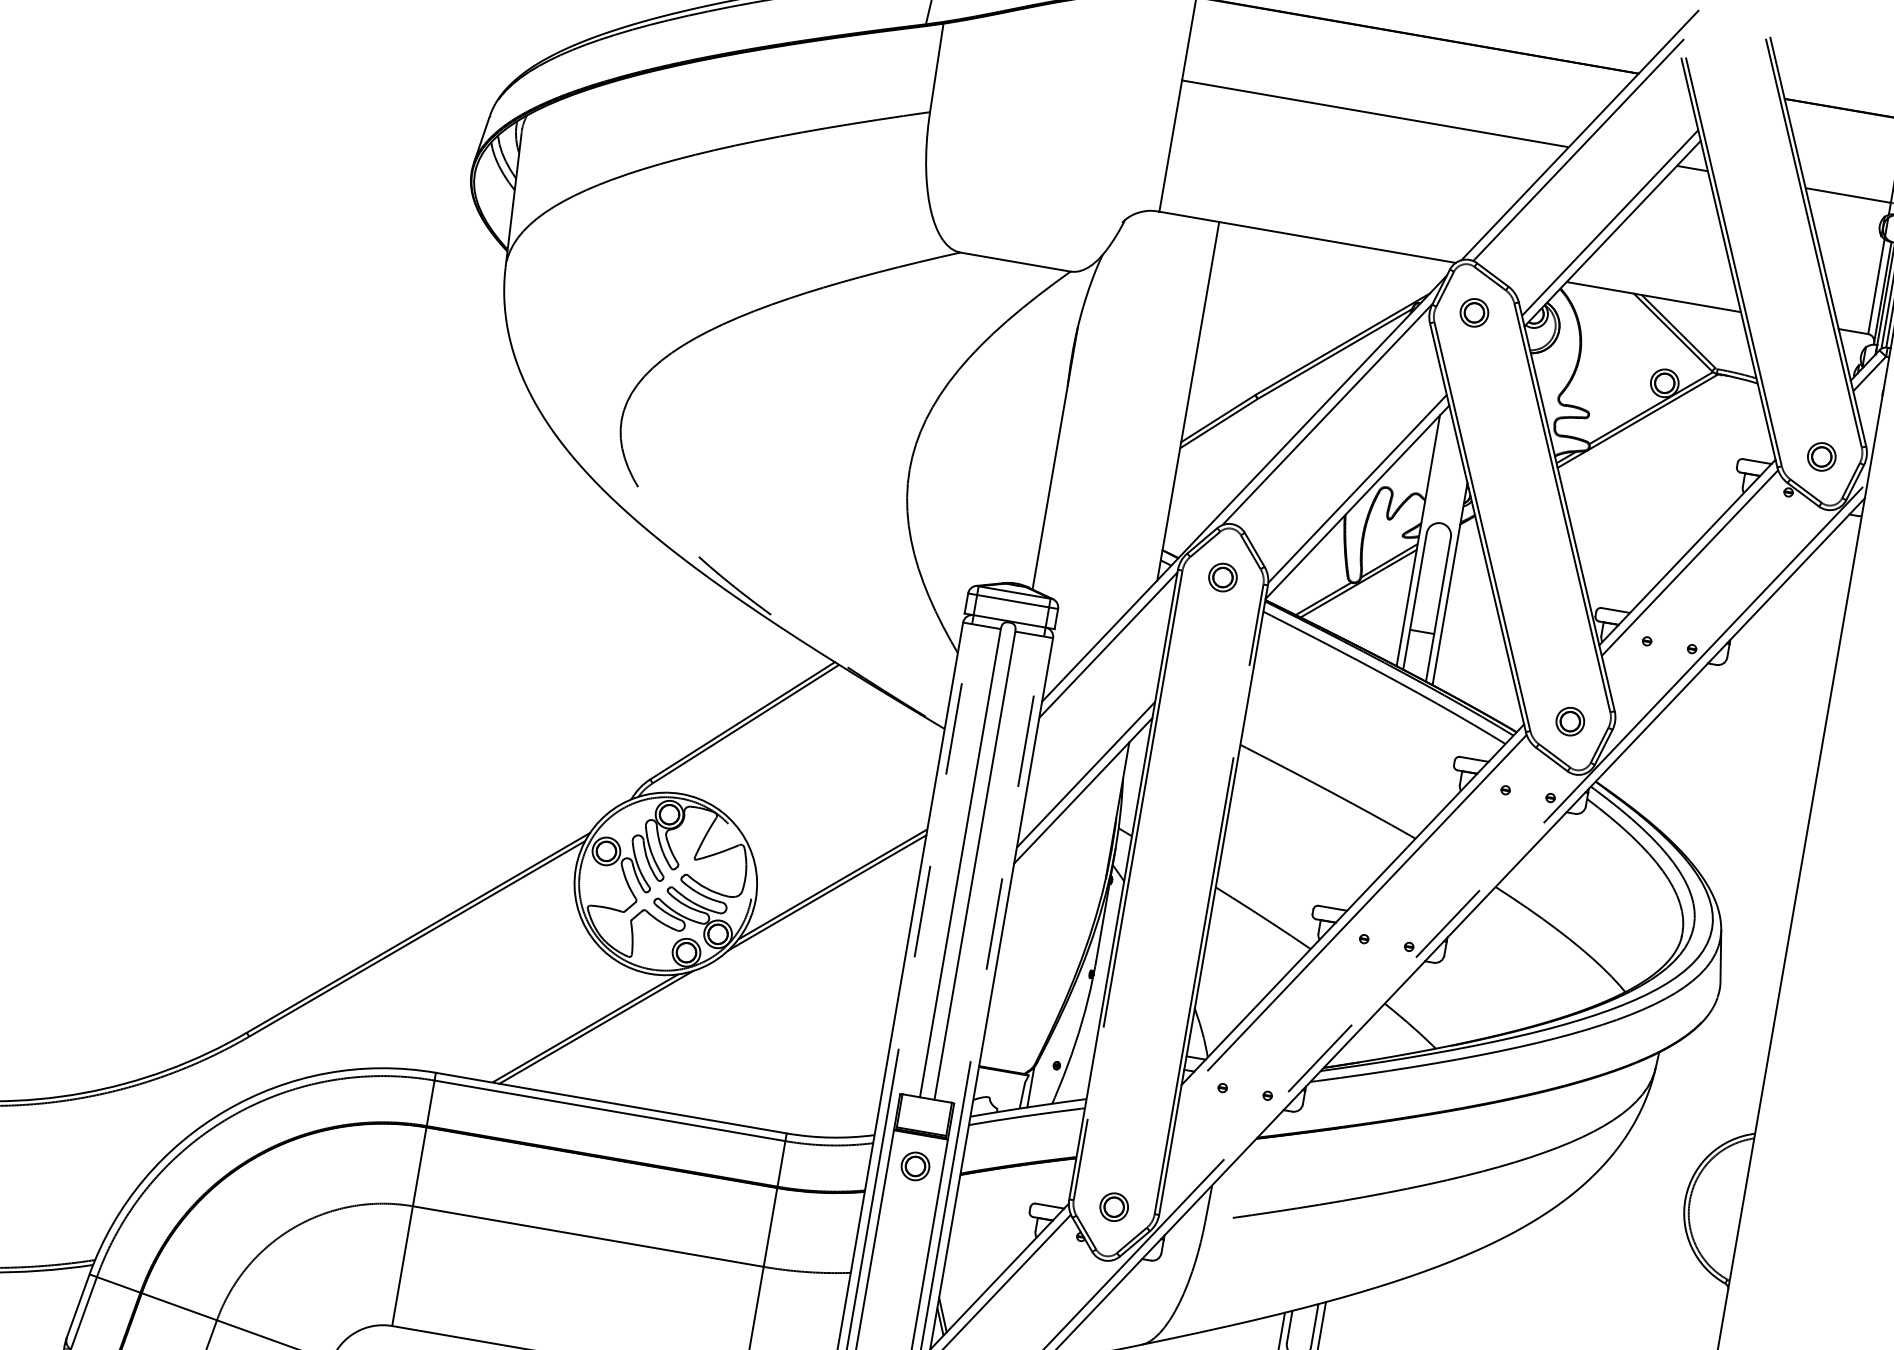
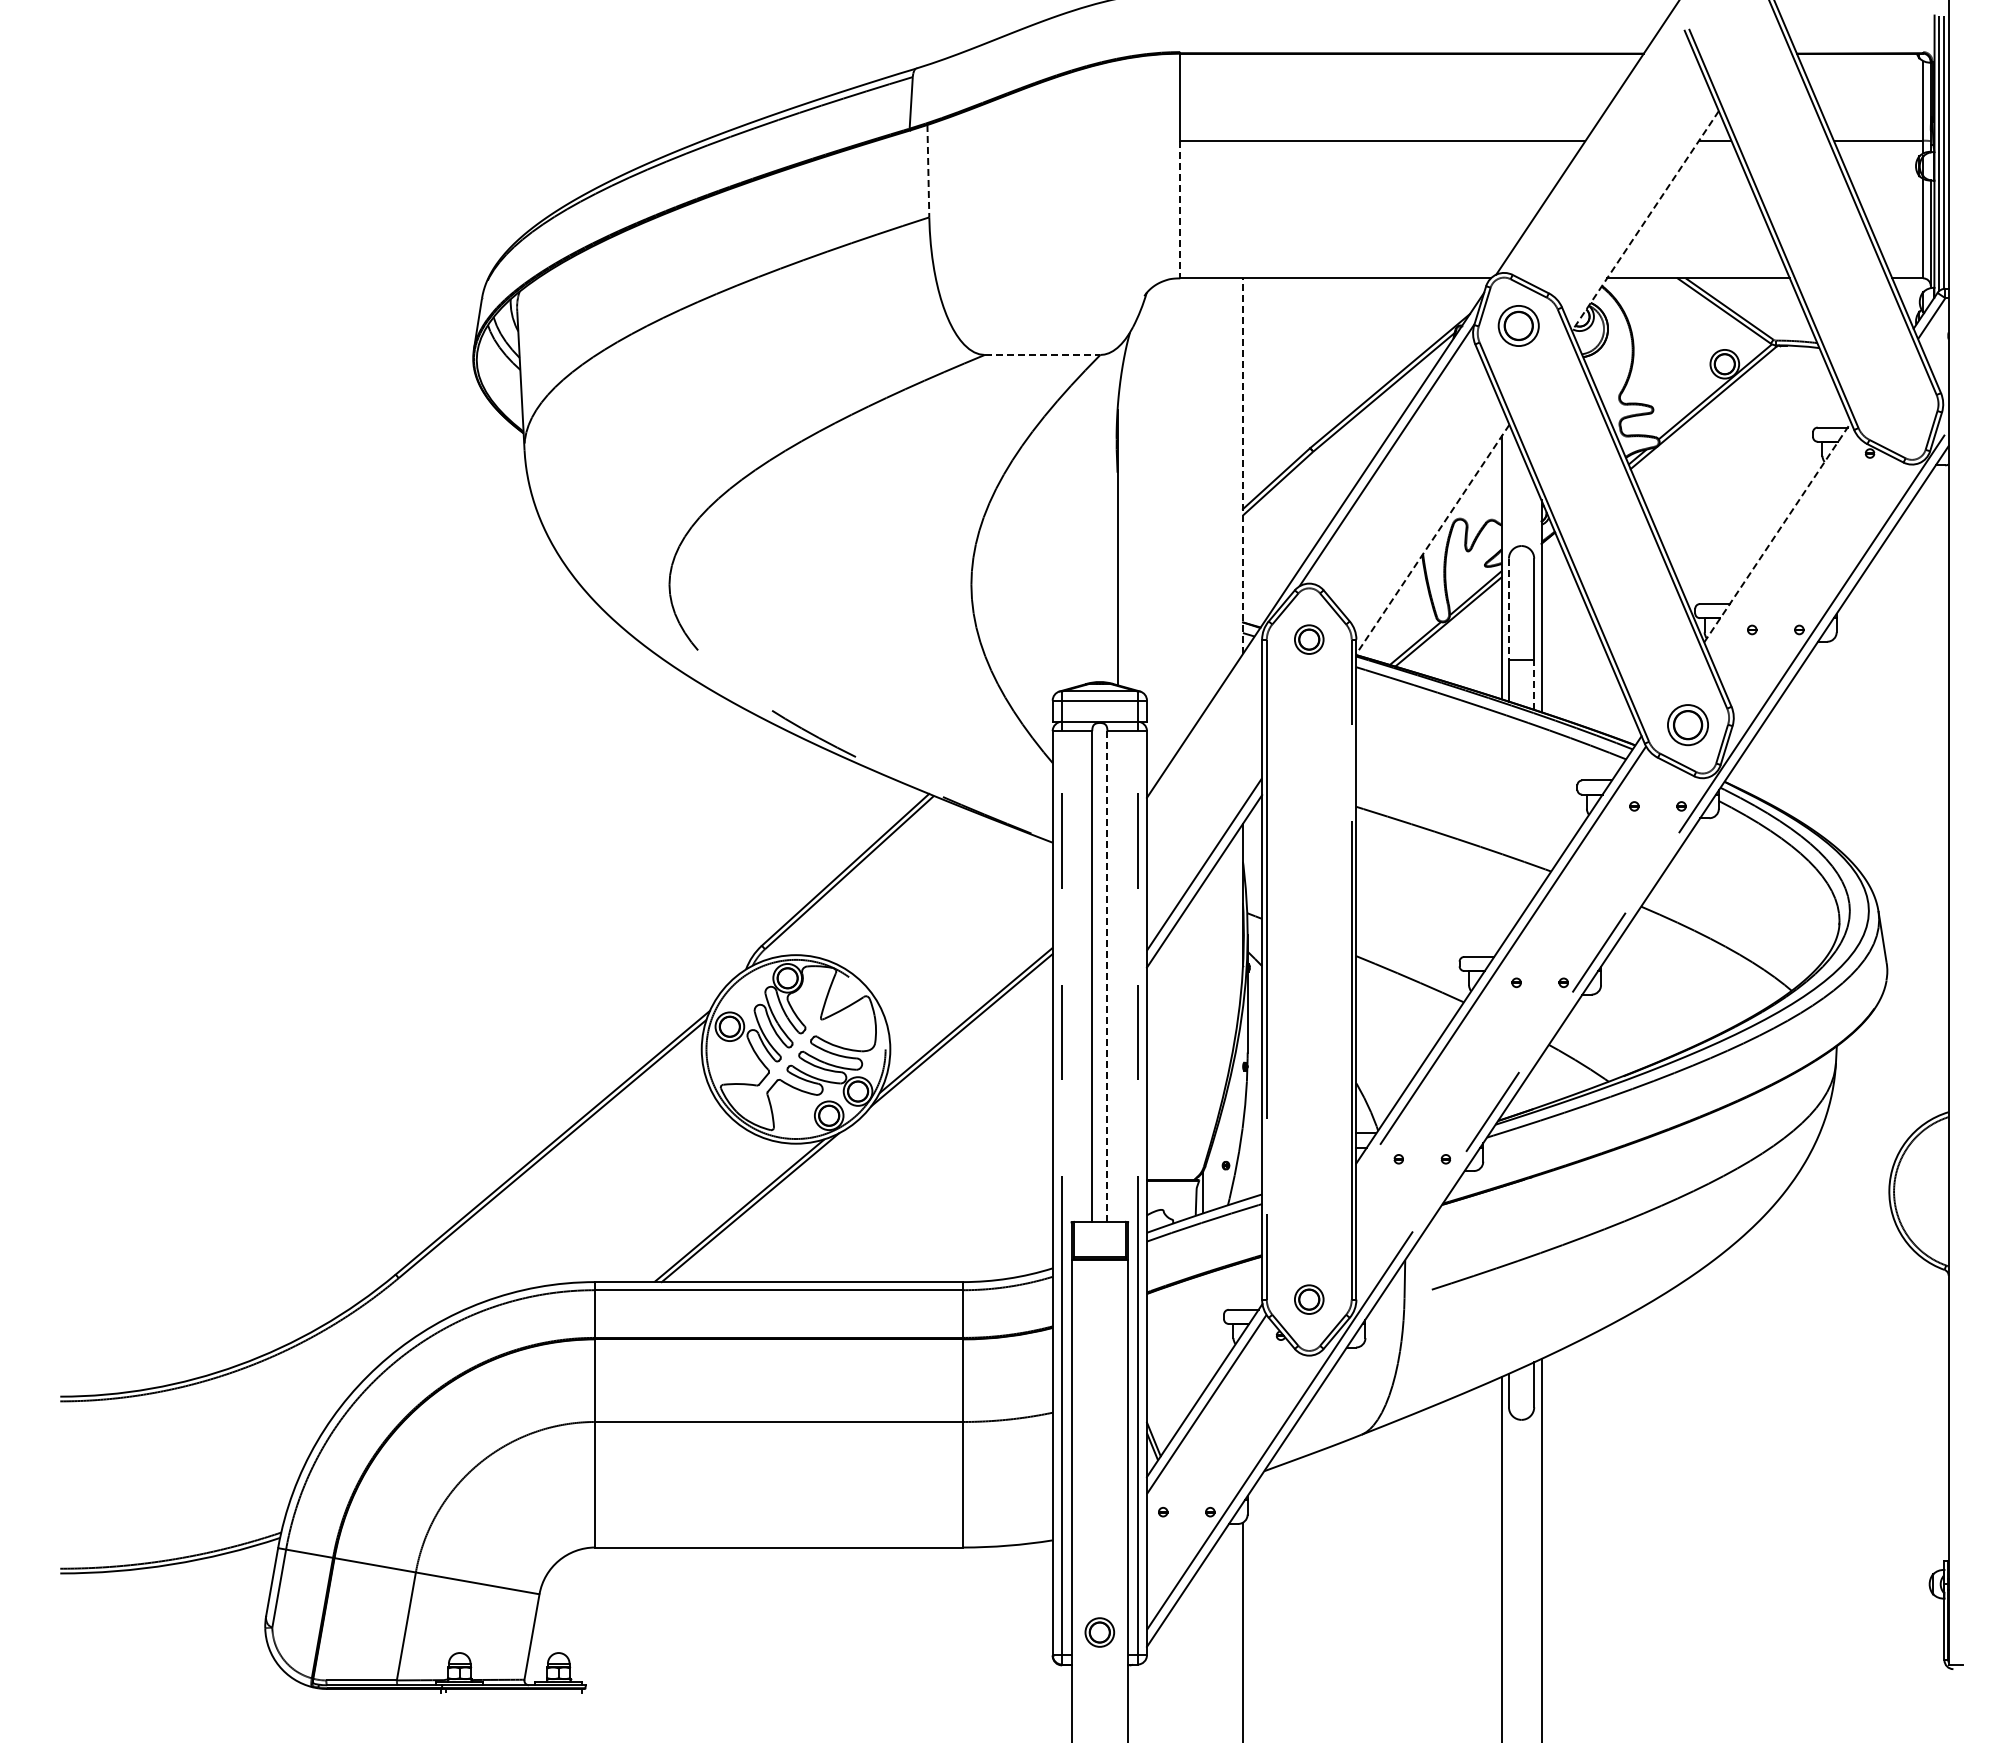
line: (936, 68) -> (928, 171), solid -> dashed
line: (1171, 146) -> (1180, 209), solid -> dashed
line: (1579, 149) -> (1596, 141), removed
line: (1609, 222) -> (1640, 210), removed
line: (1612, 234) -> (1645, 221), solid -> dashed
line: (1015, 261) -> (1042, 354), solid -> dashed
part: (1474, 312) -> (1518, 325), size x1.4
line: (1187, 401) -> (1242, 466), solid -> dashed
part: (1821, 456) -> (1897, 411), removed
line: (1357, 488) -> (1430, 525), removed
line: (1357, 502) -> (1432, 539), solid -> dashed
line: (1687, 552) -> (1777, 532), solid -> dashed
line: (1689, 562) -> (1781, 542), removed
line: (1417, 581) -> (1508, 609), solid -> dashed
line: (1108, 645) -> (1204, 728), removed
line: (1430, 657) -> (1534, 684), solid -> dashed
part: (1570, 721) -> (1688, 725), size x1.4
line: (974, 865) -> (1107, 976), solid -> dashed
part: (915, 1165) -> (1099, 1292), removed

